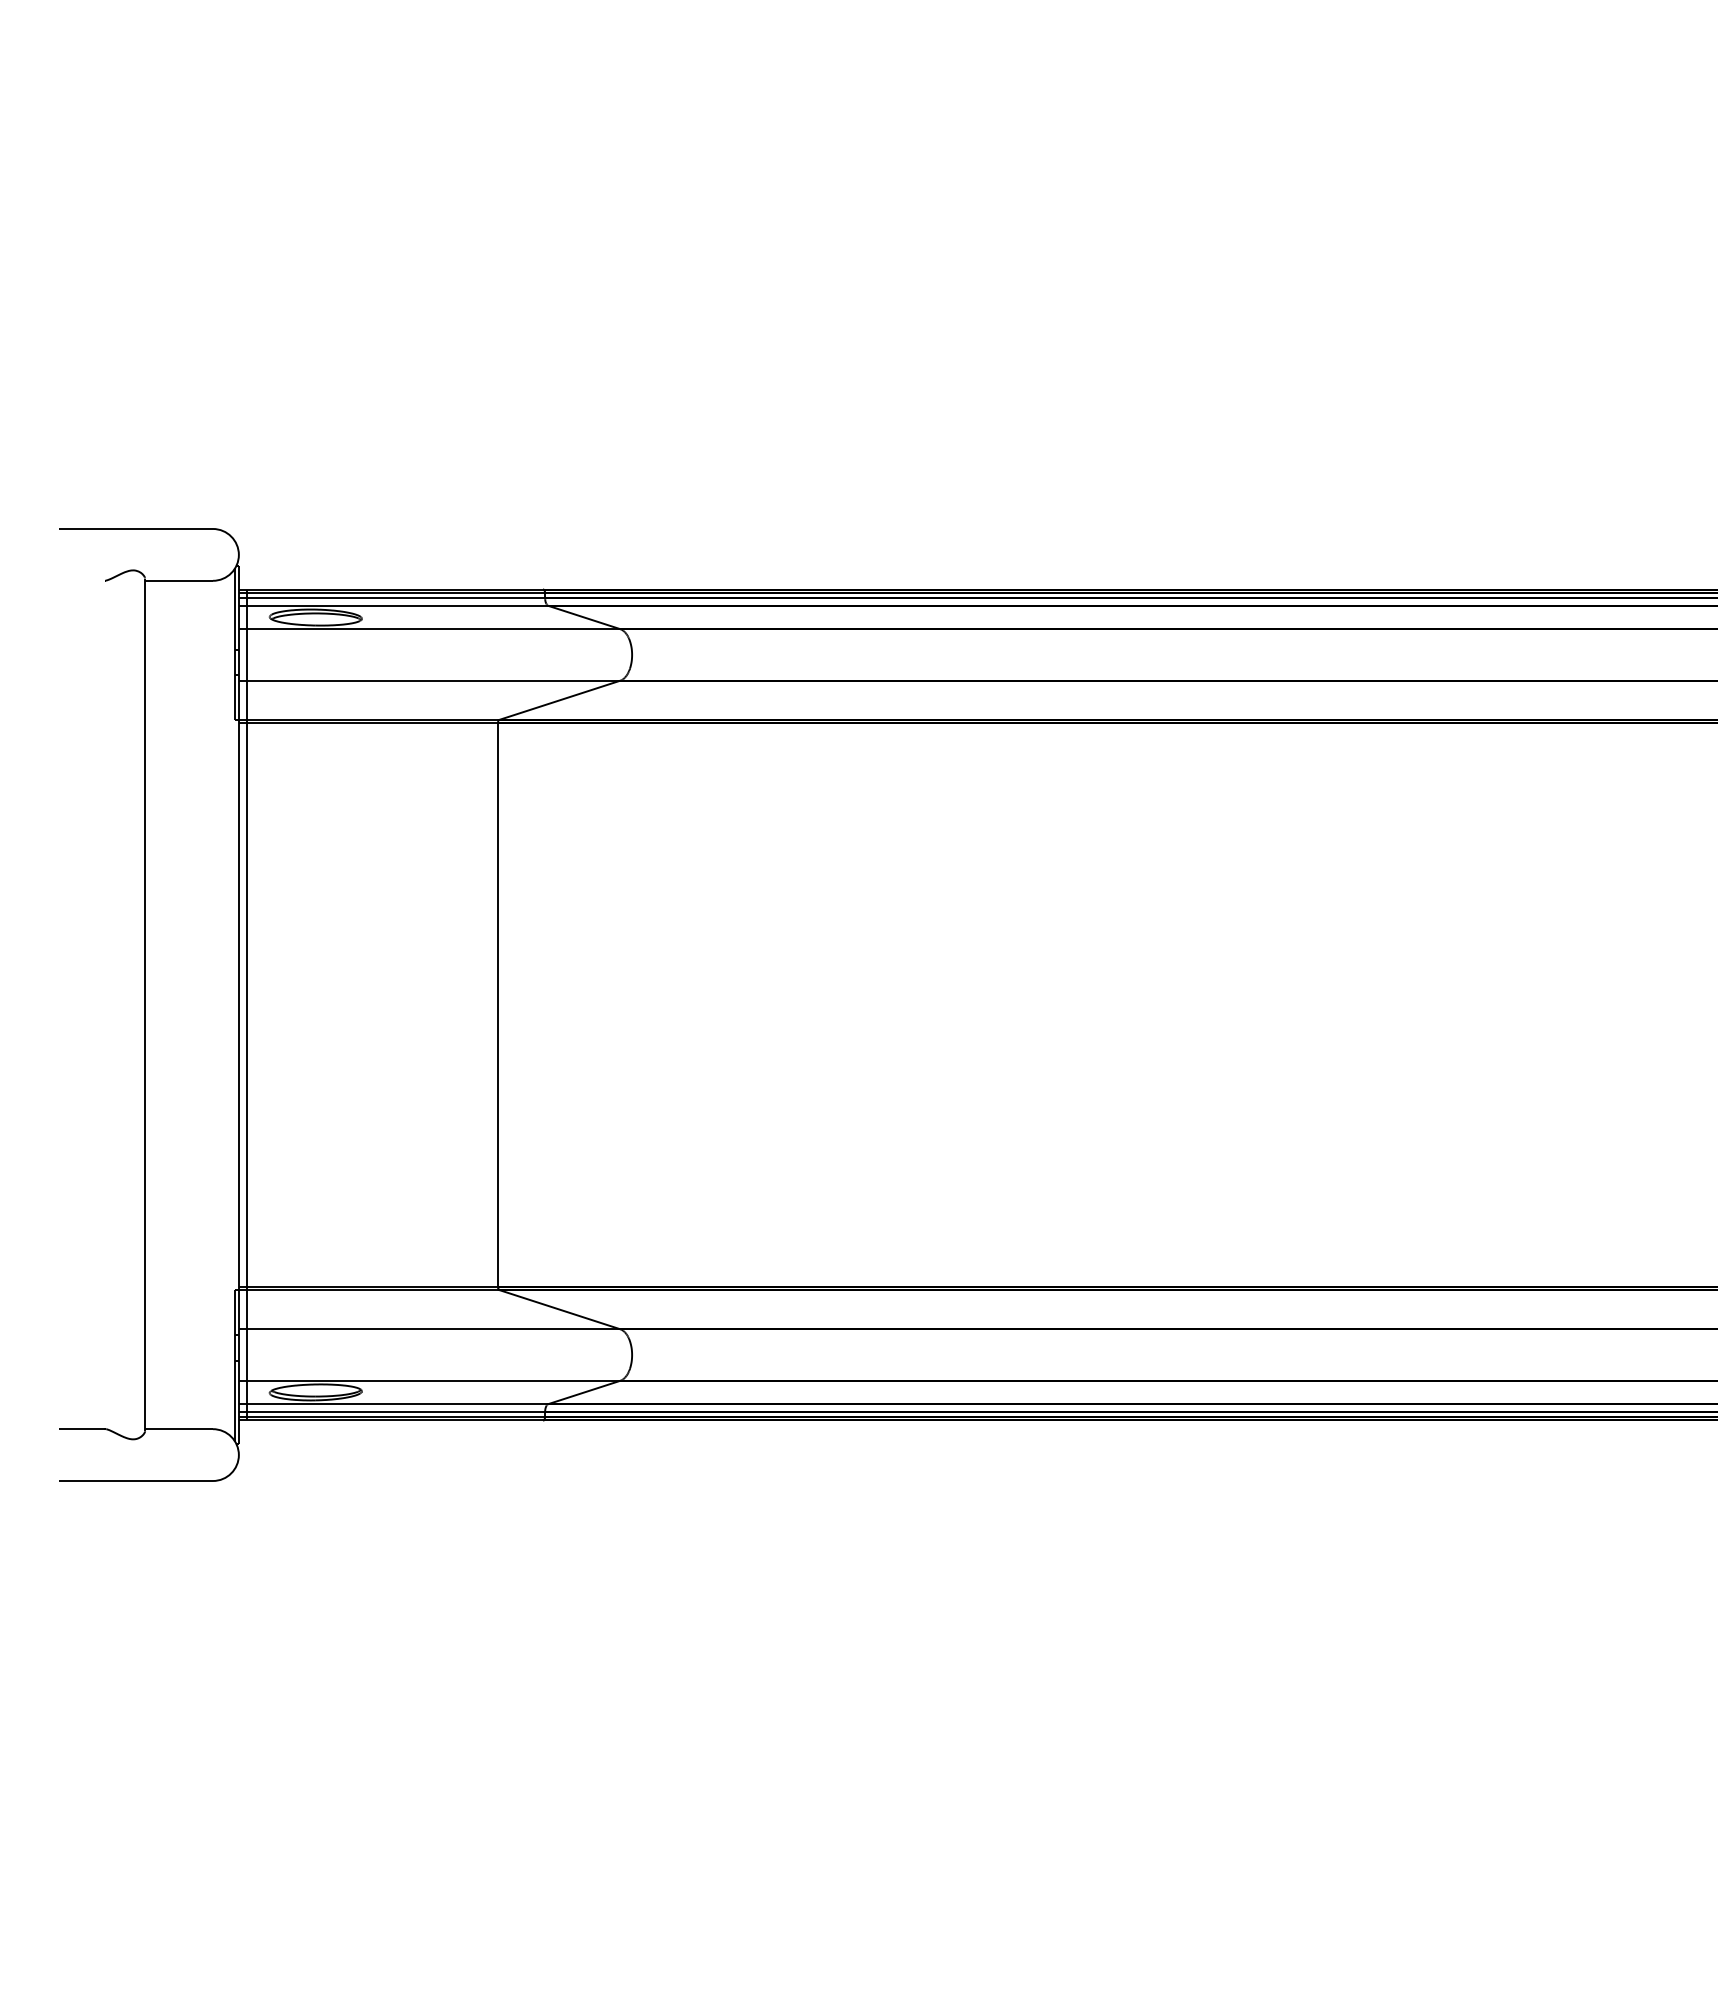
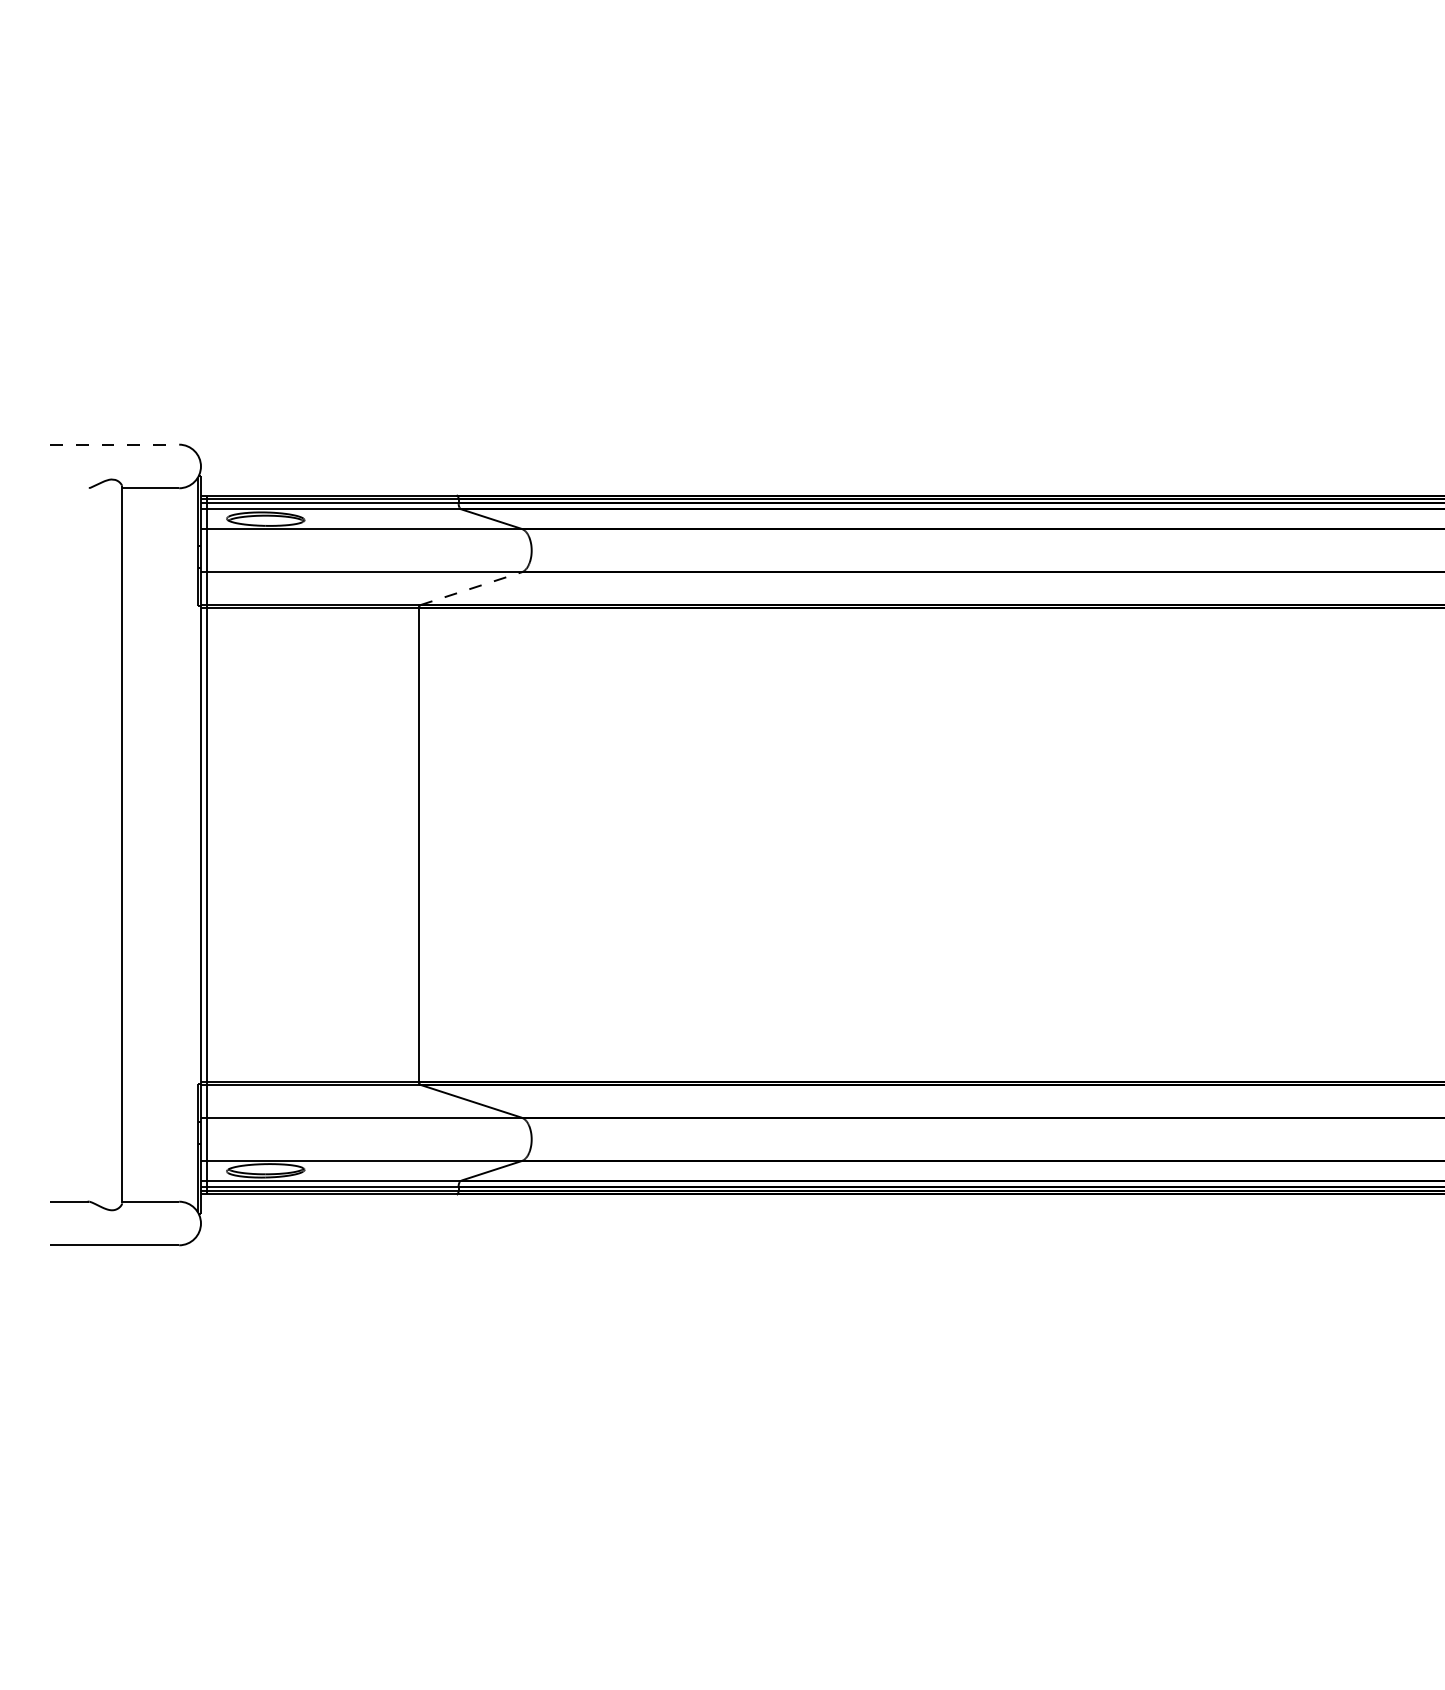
line: (136, 528) -> (114, 444), solid -> dashed
line: (559, 700) -> (470, 588), solid -> dashed

